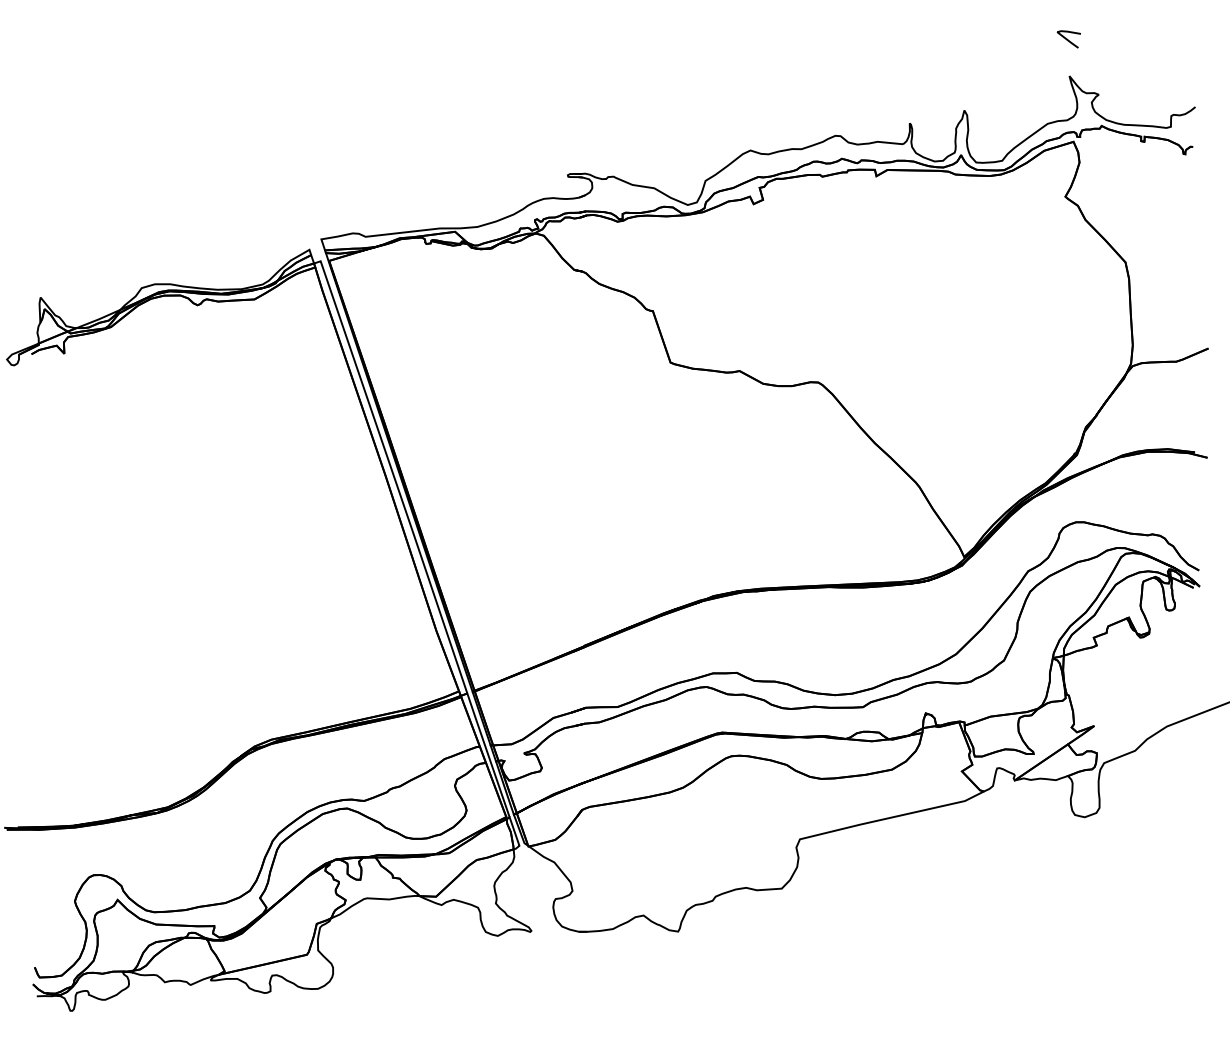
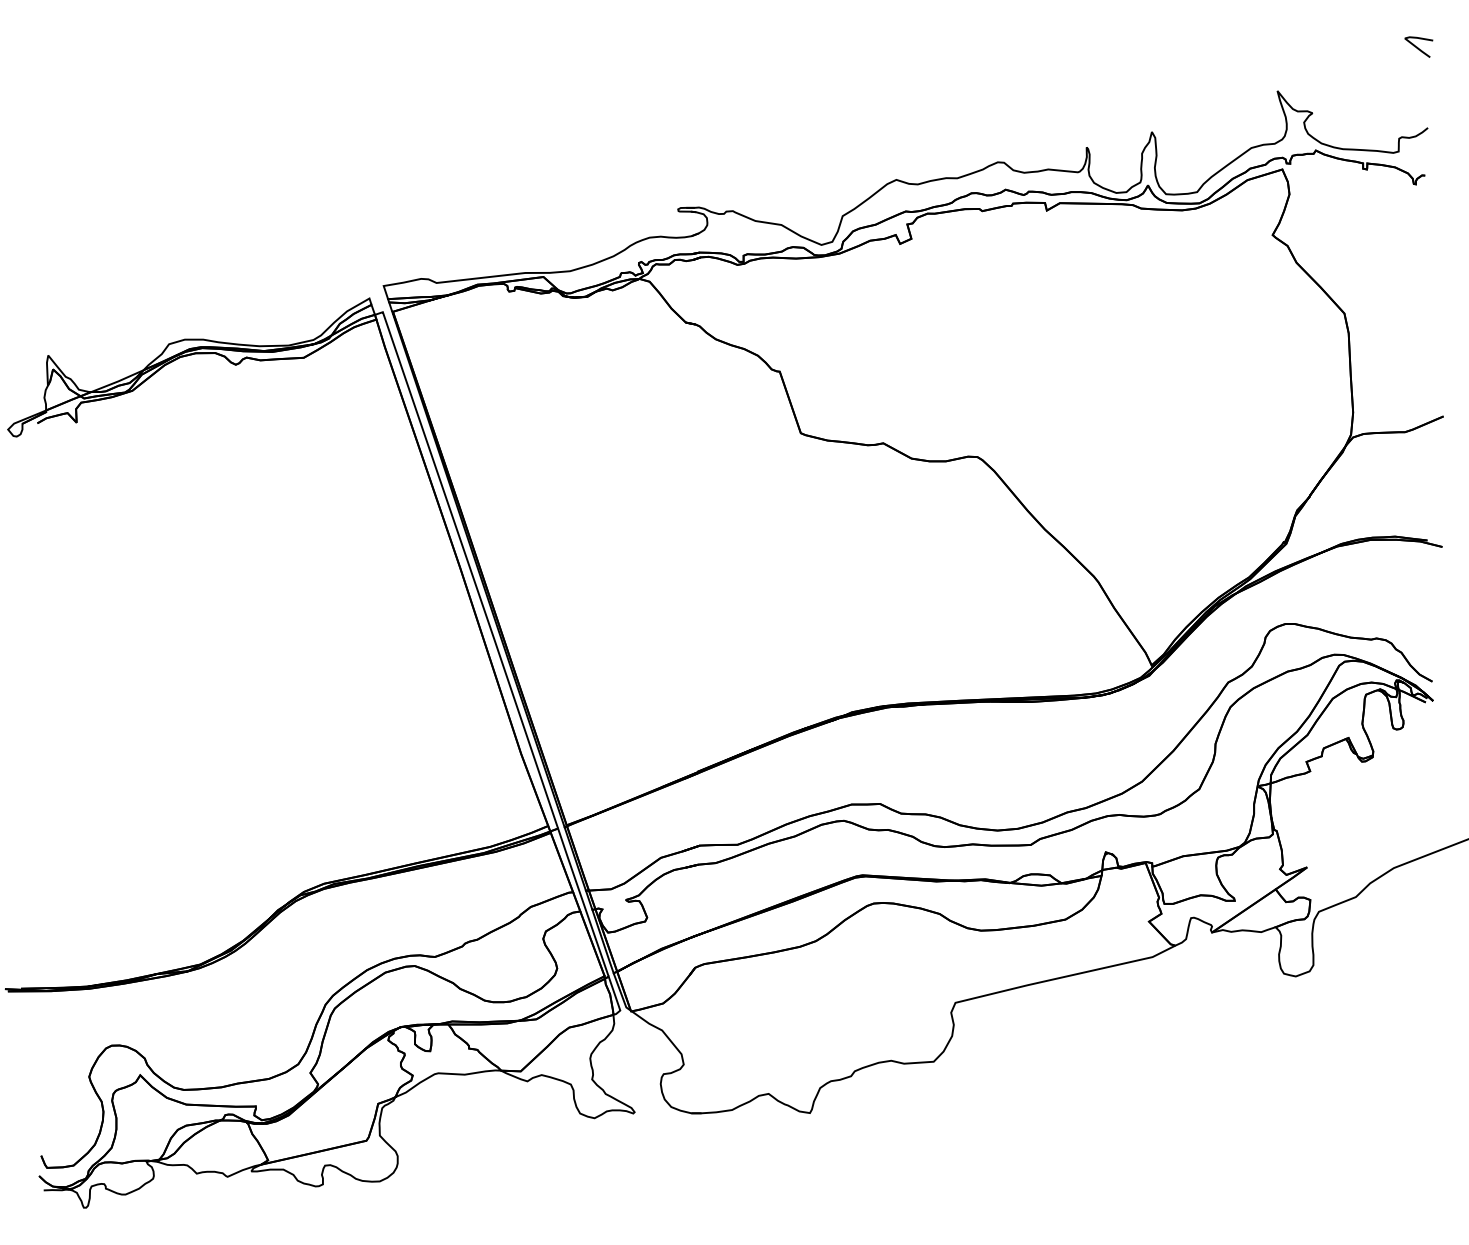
curve: (1067, 38) -> (1417, 46), moved

